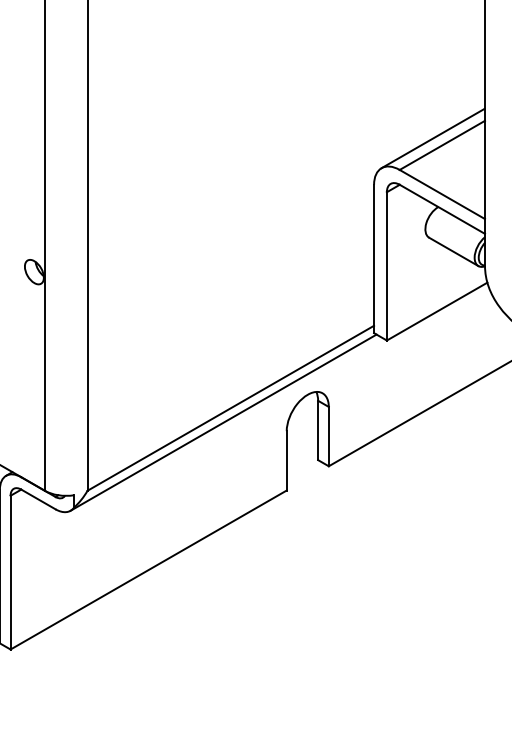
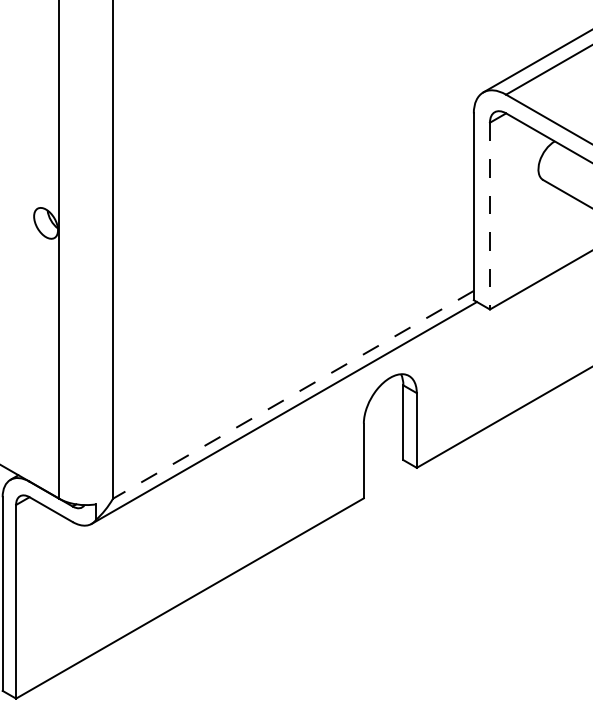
line: (386, 266) -> (489, 216), solid -> dashed
line: (230, 408) -> (293, 395), solid -> dashed

